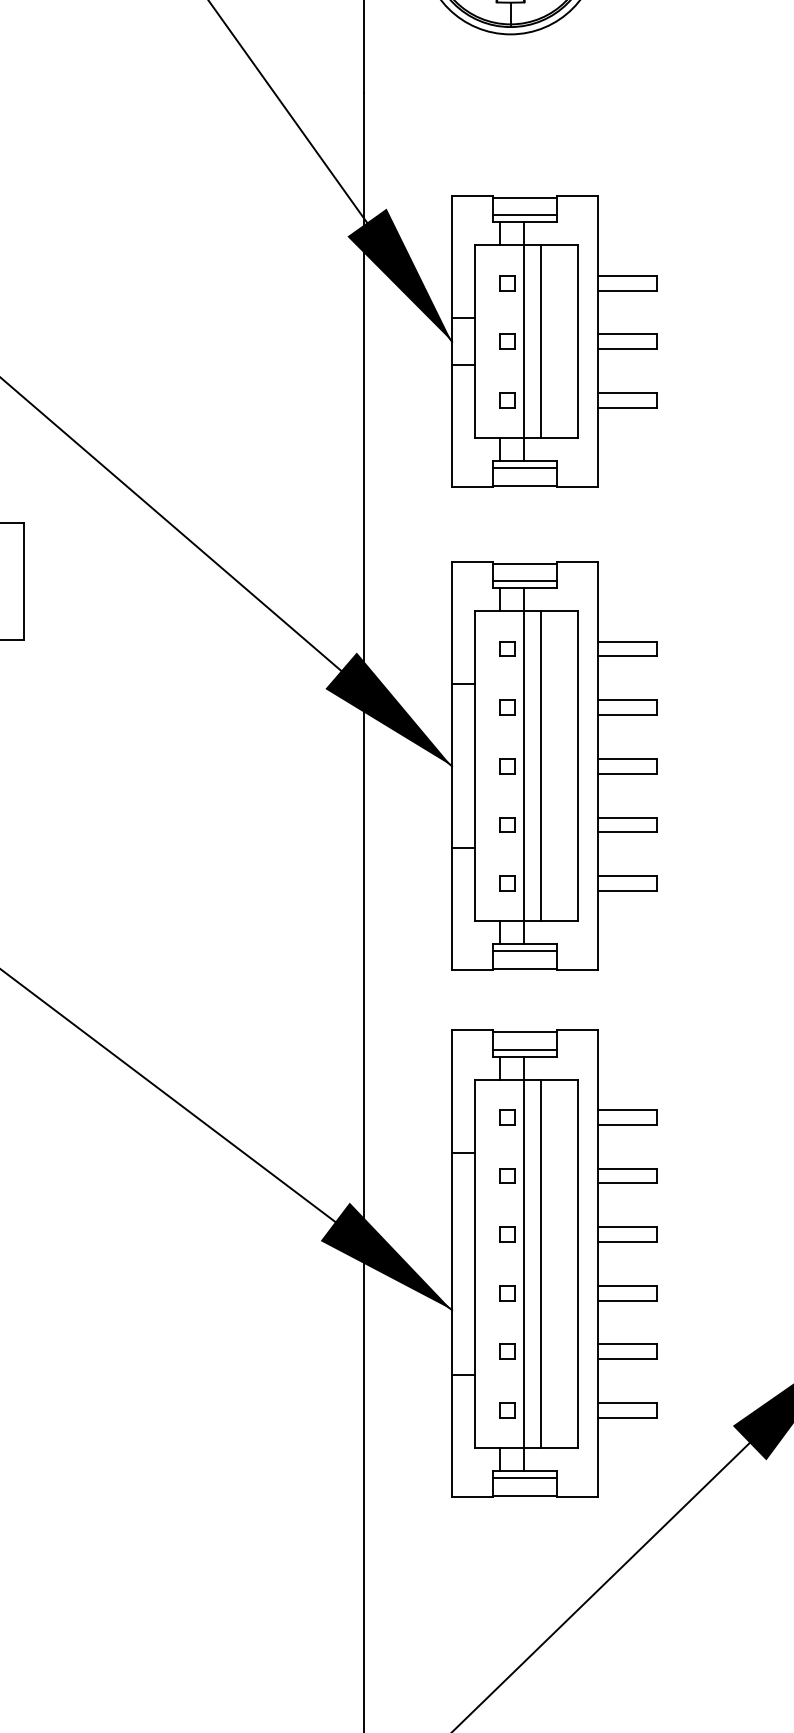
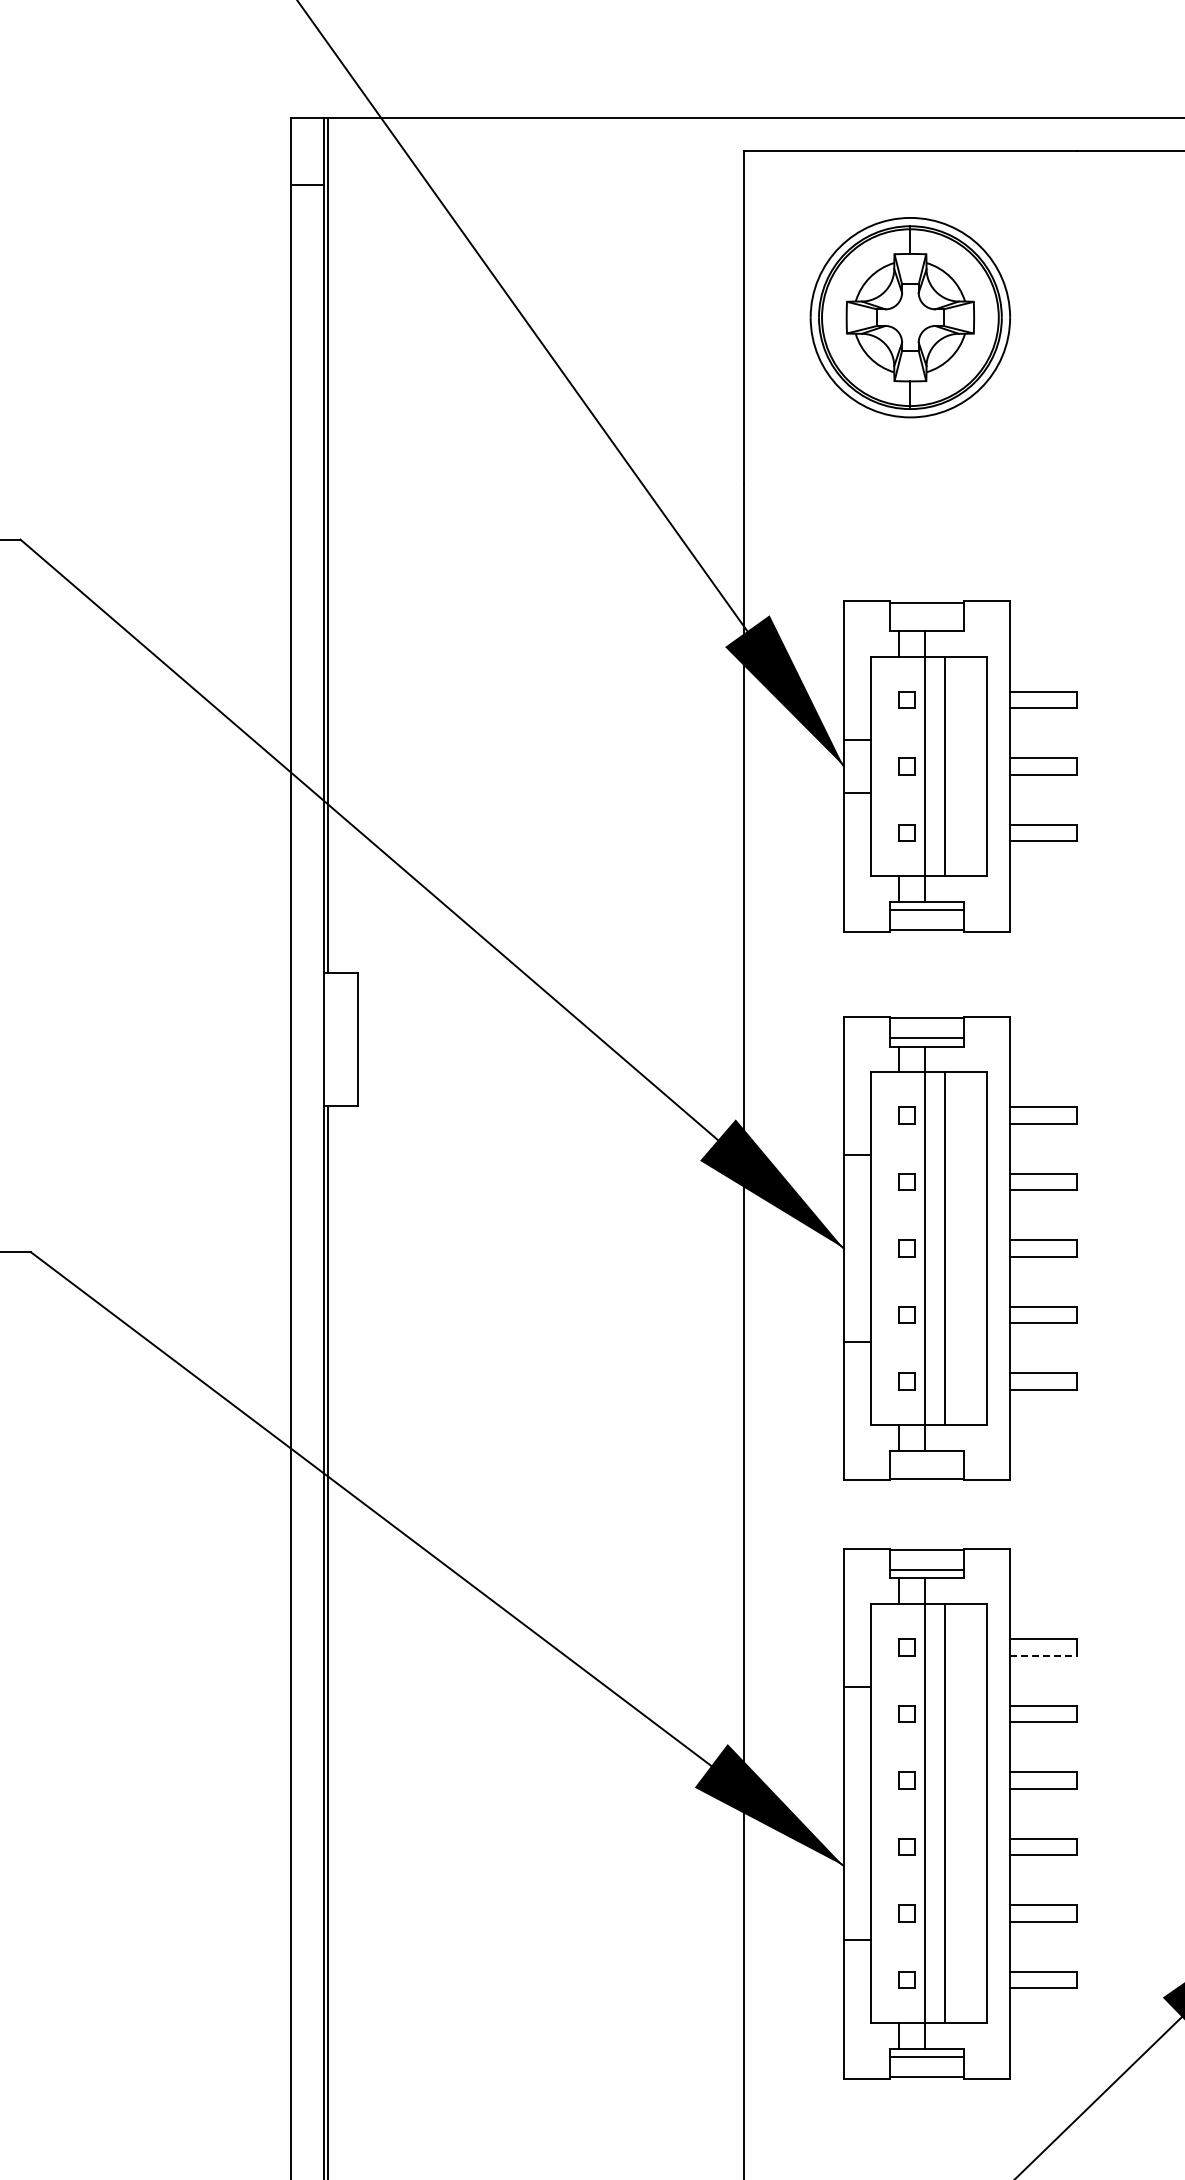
line: (524, 214) -> (926, 622), removed
line: (524, 951) -> (926, 1458), removed
line: (627, 1124) -> (1043, 1655), solid -> dashed

